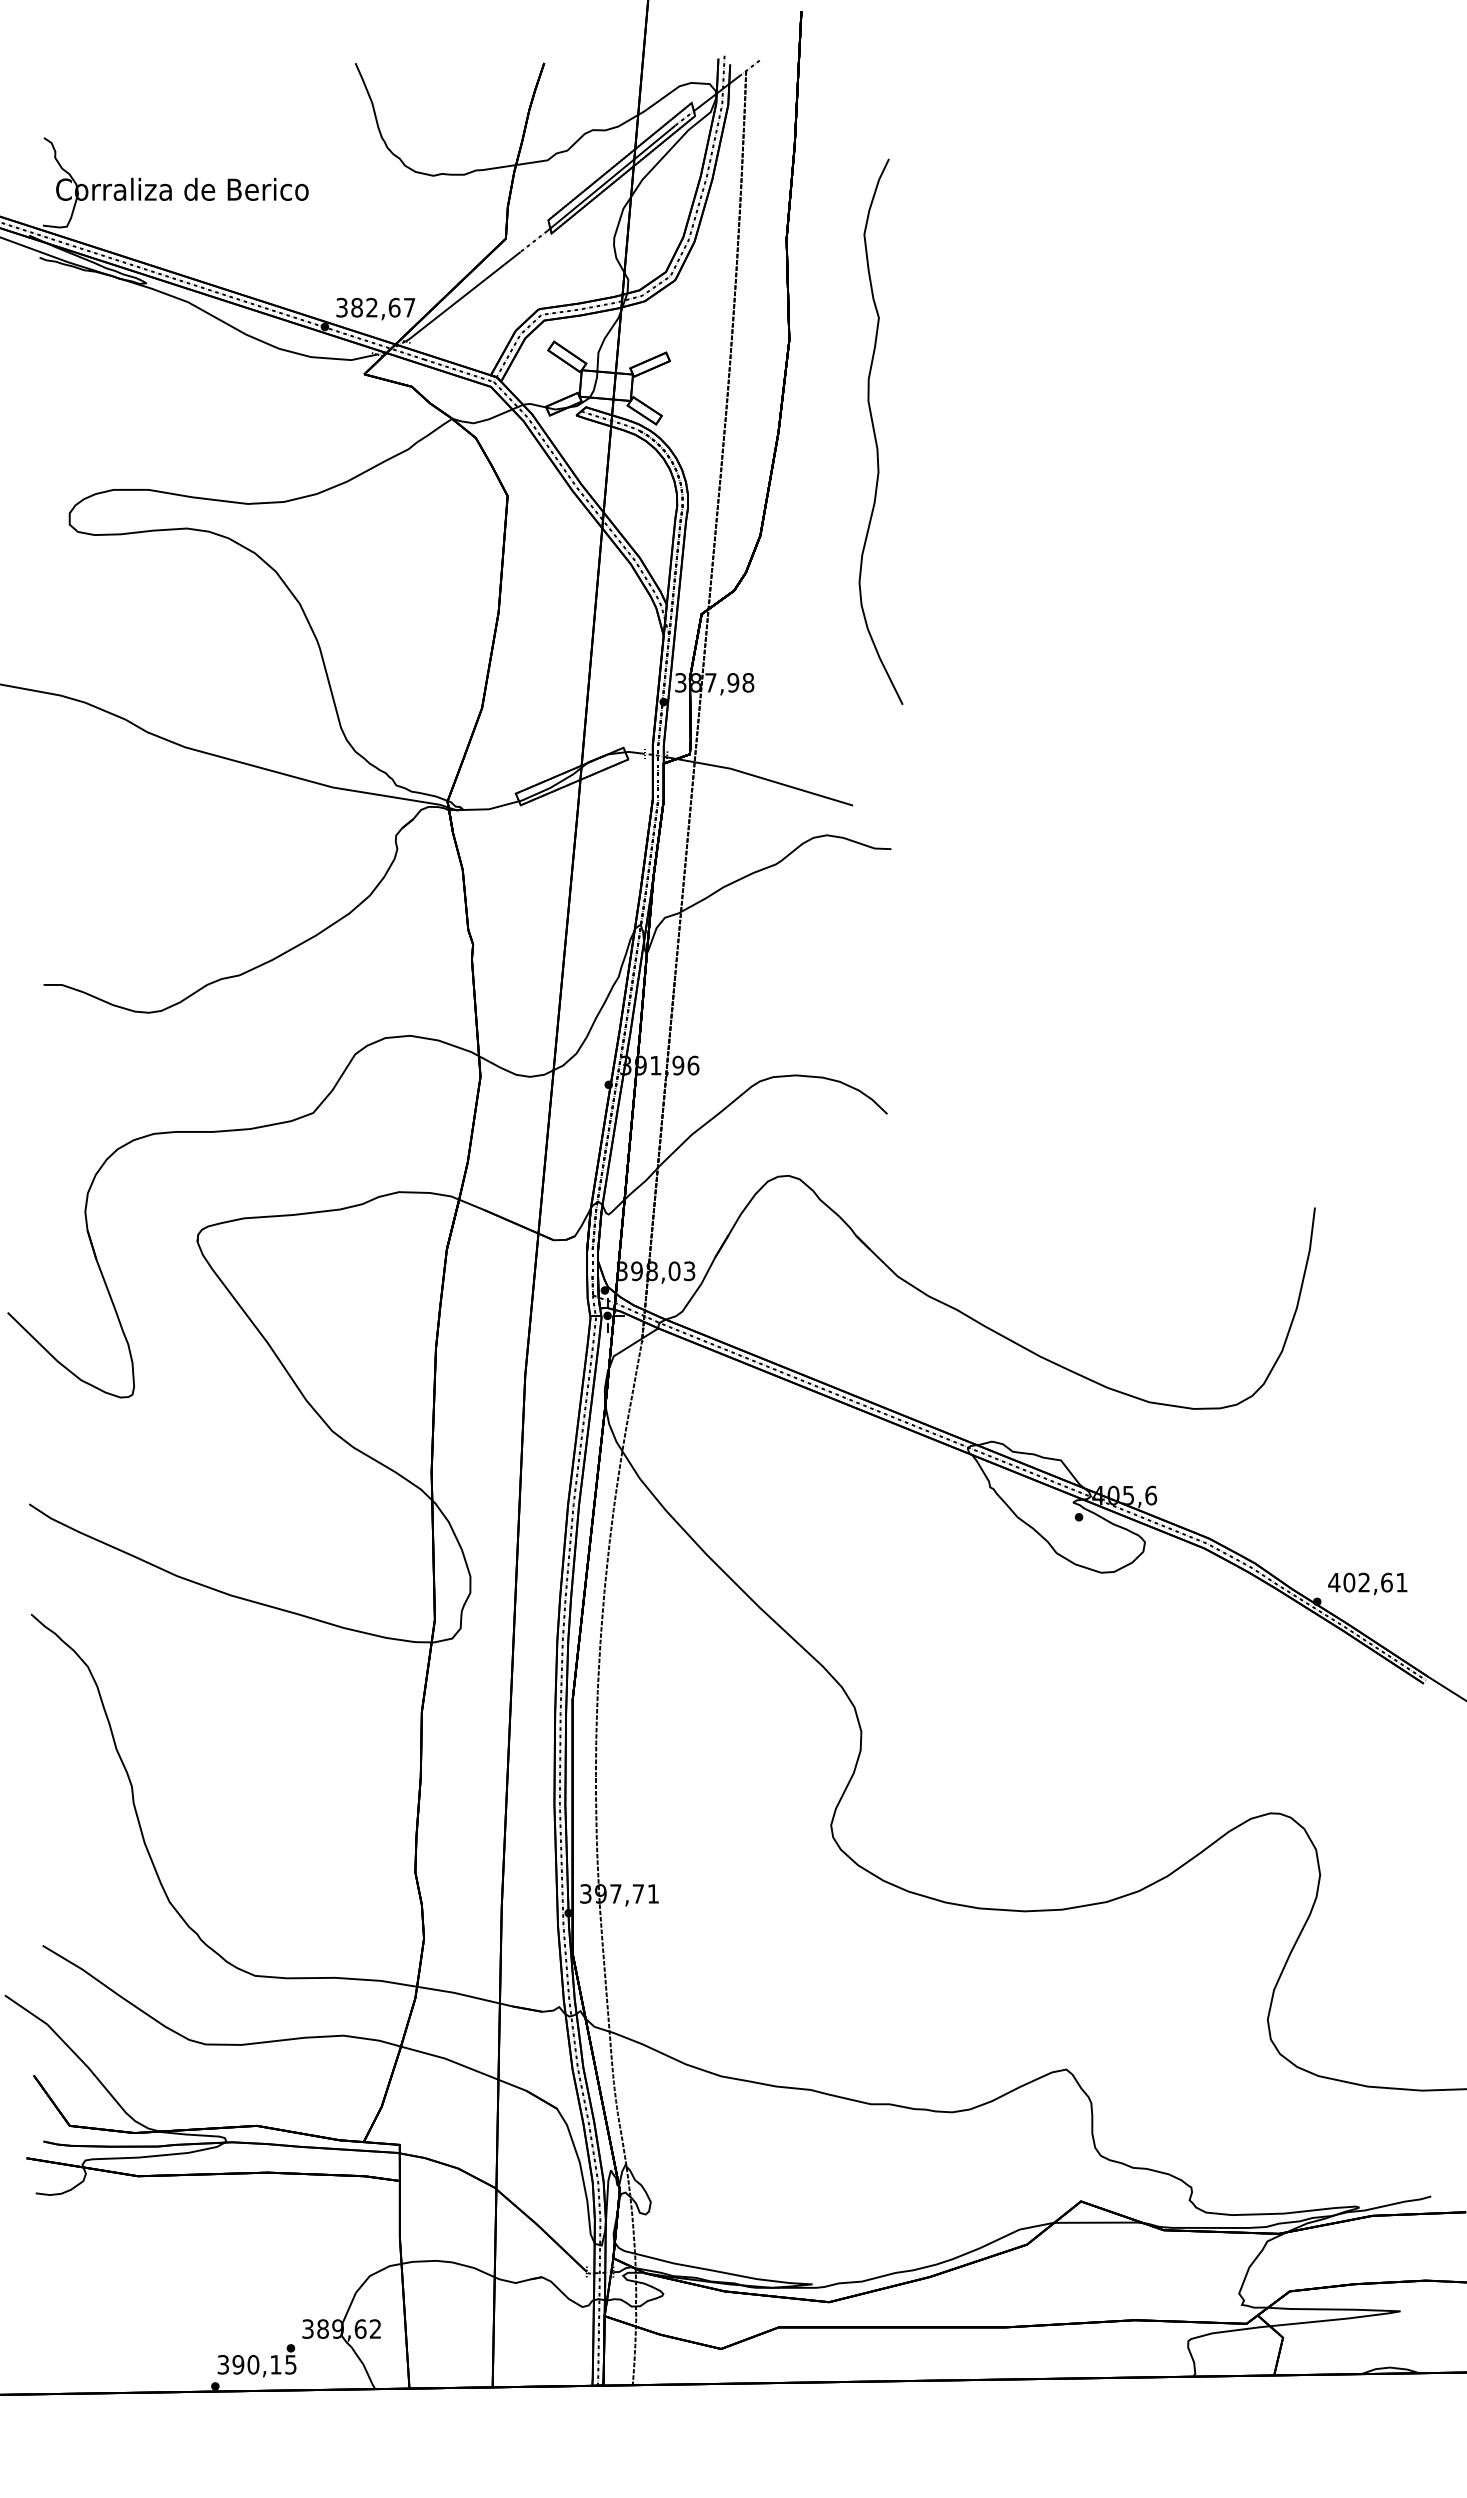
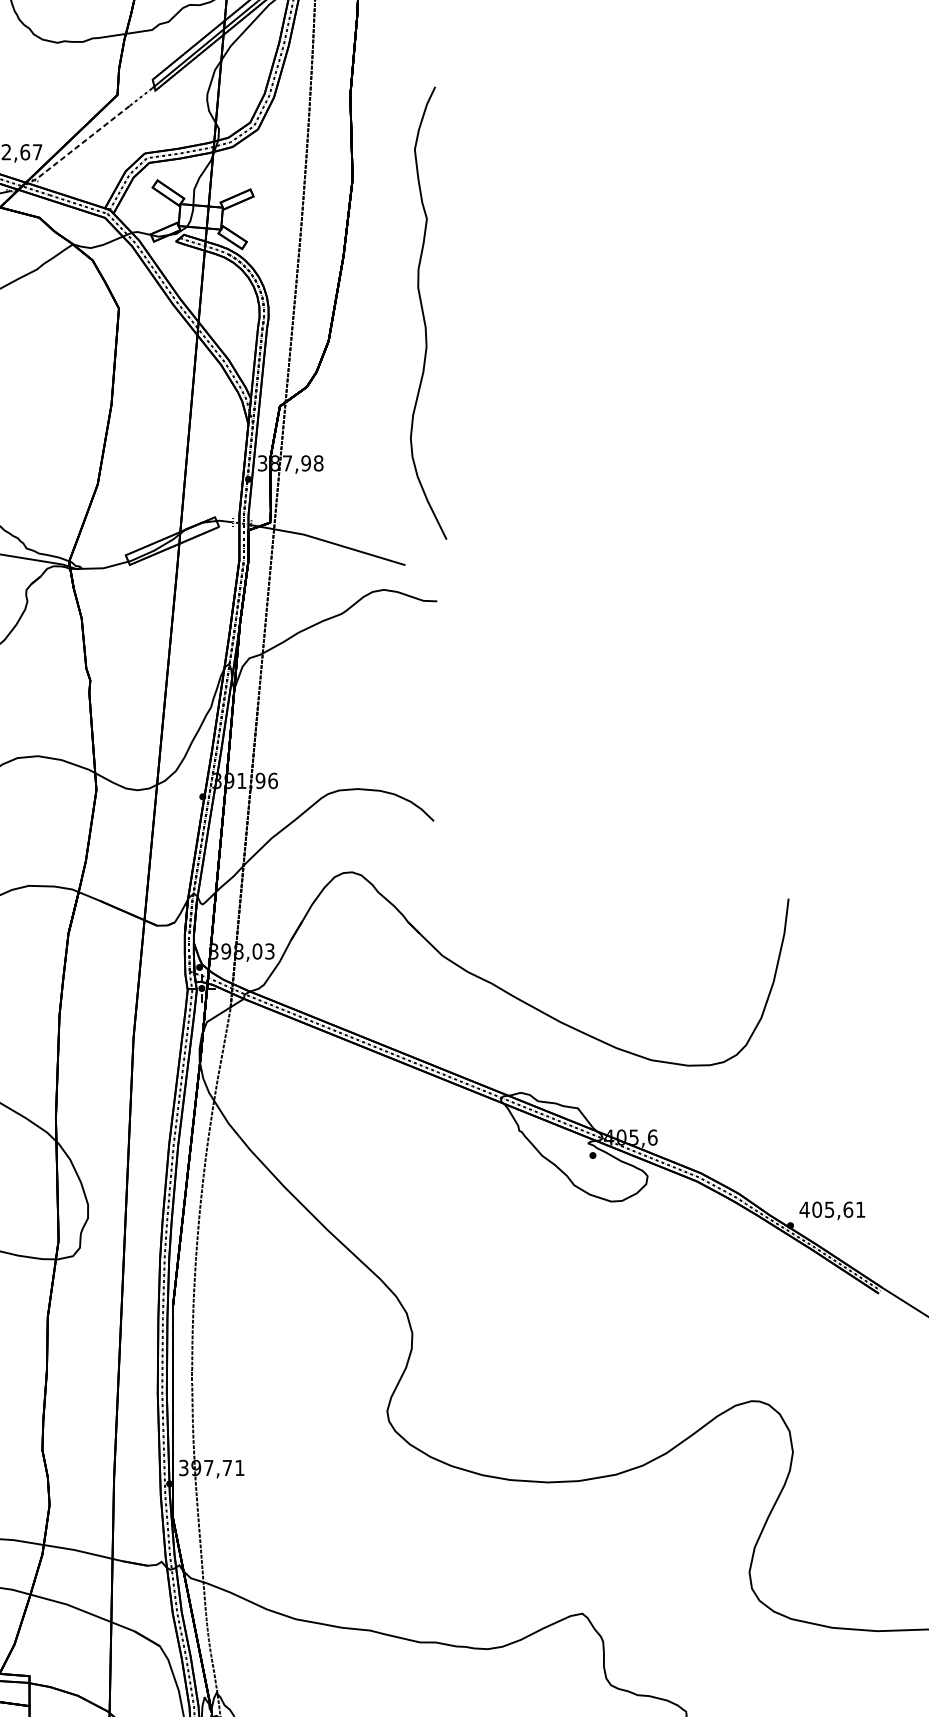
line: (462, 297) -> (81, 143), solid -> dashed
curve: (875, 431) -> (424, 312), moved
text: (1363, 1582) -> (828, 1209), 402,61 -> 405,61

